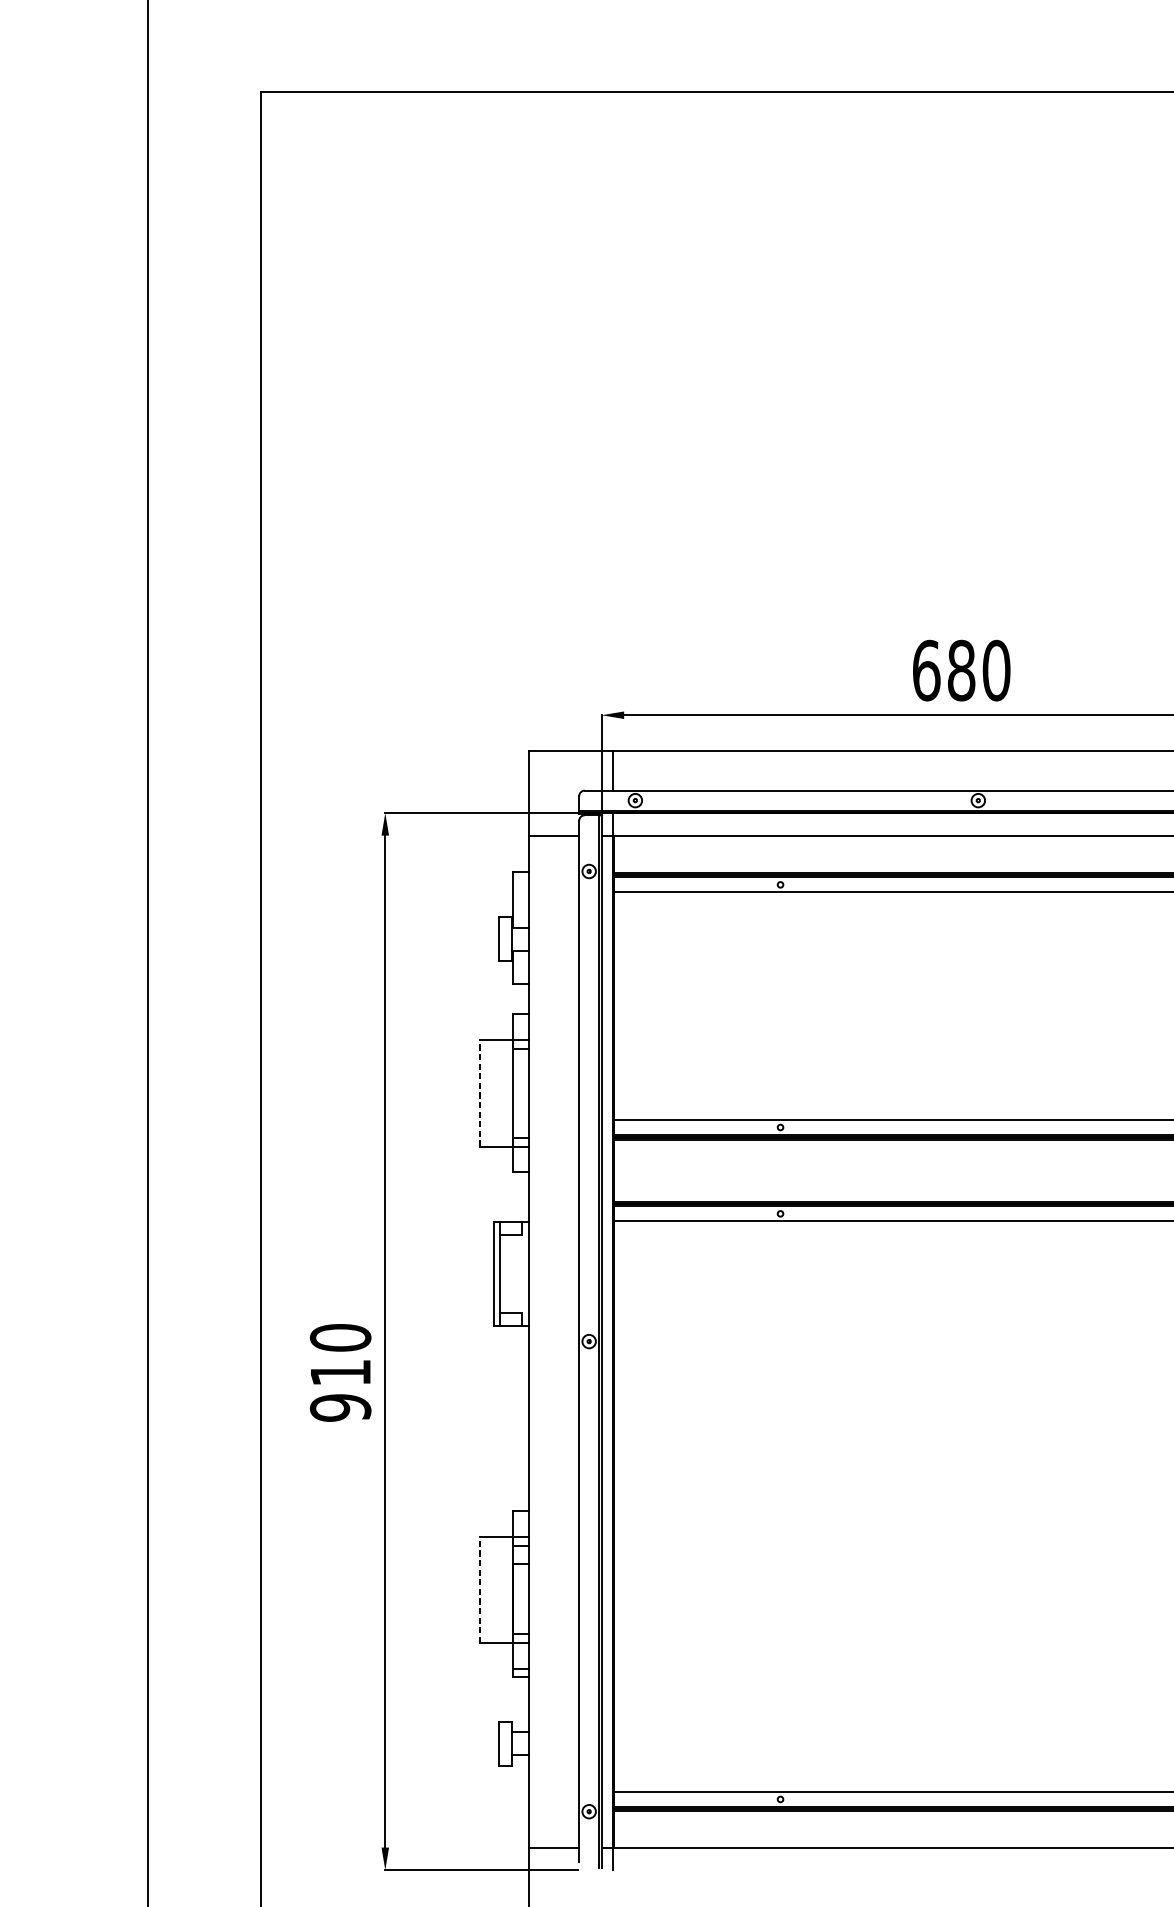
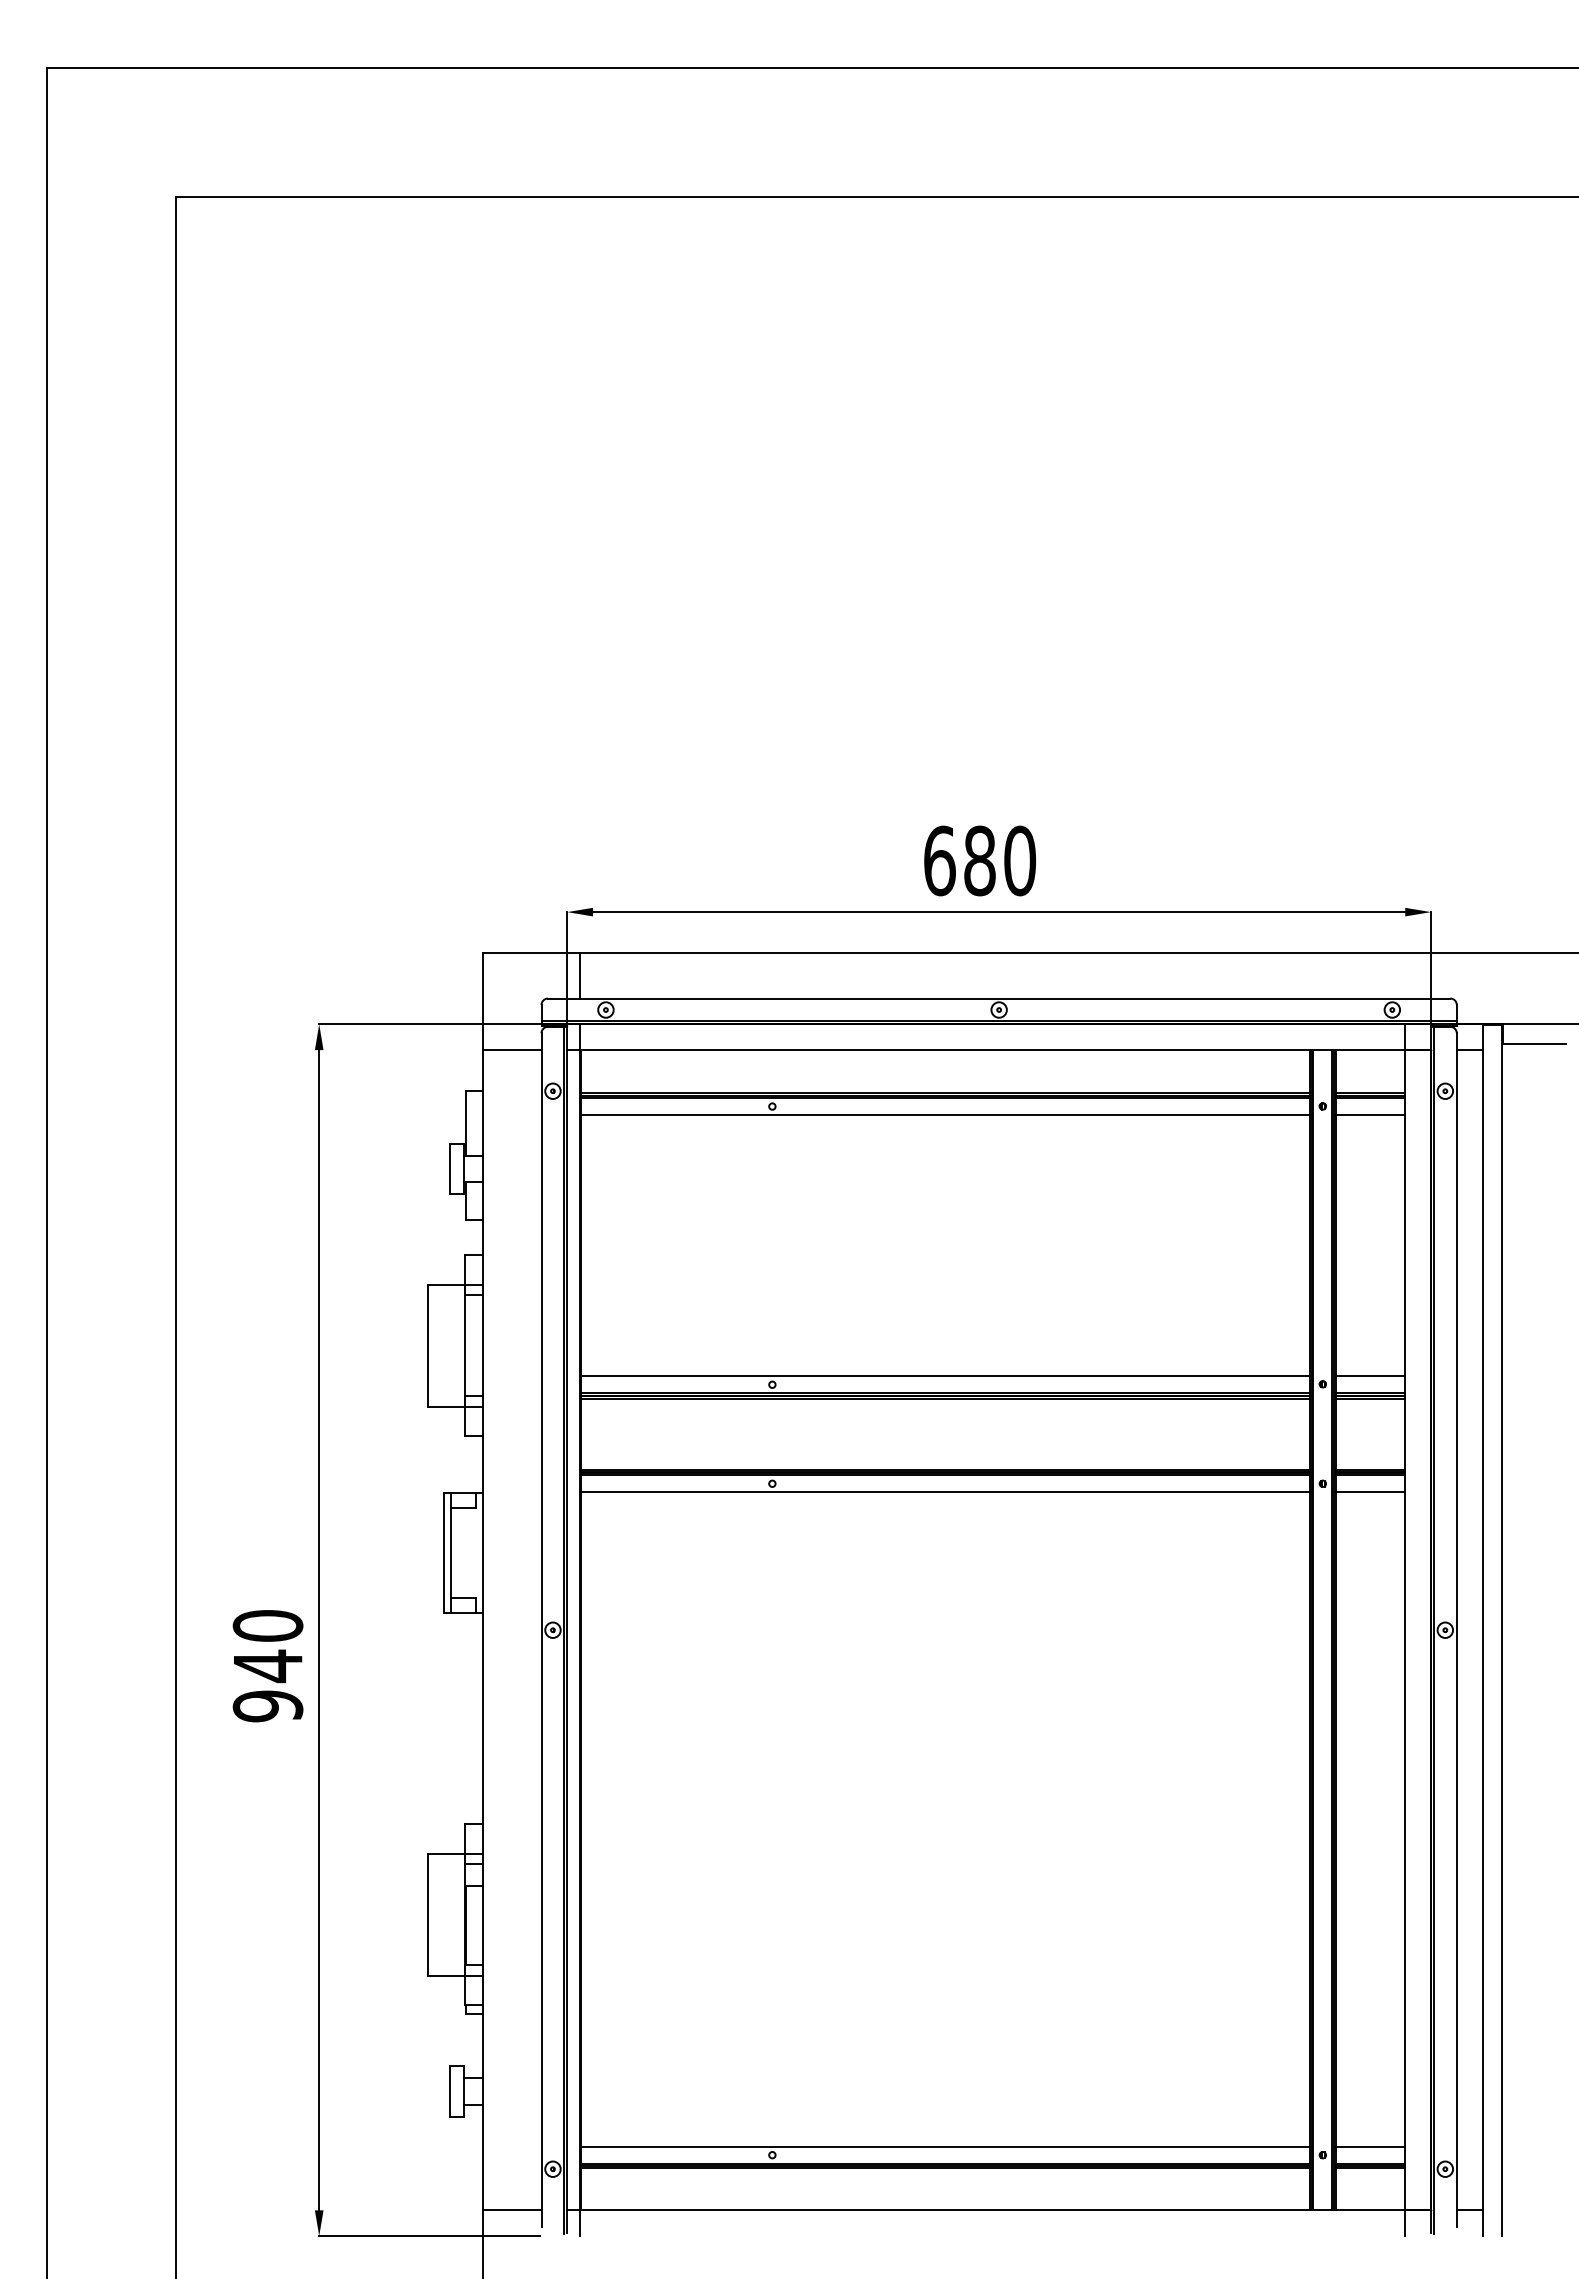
line: (480, 1093) -> (428, 1345), dashed -> solid
text: (341, 1373) -> (268, 1666), 910 -> 940
line: (480, 1589) -> (428, 1914), dashed -> solid

